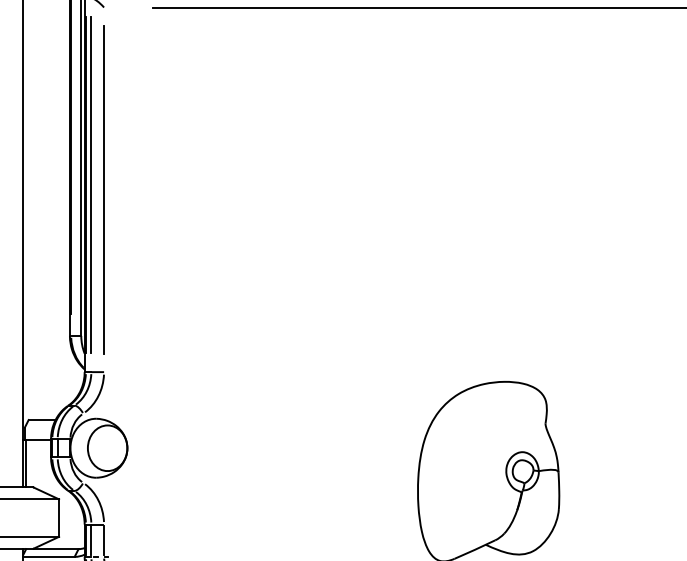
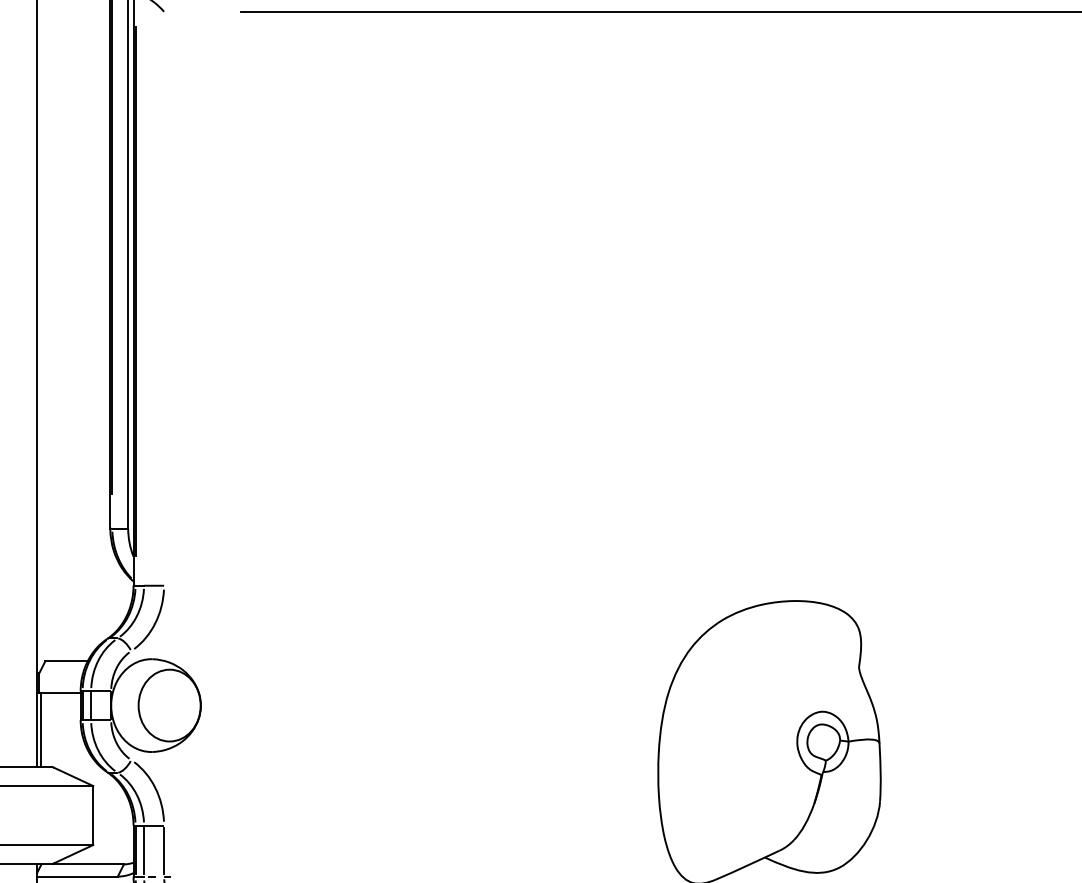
line: (91, 184) -> (144, 290), removed
line: (104, 189) -> (164, 298), removed

